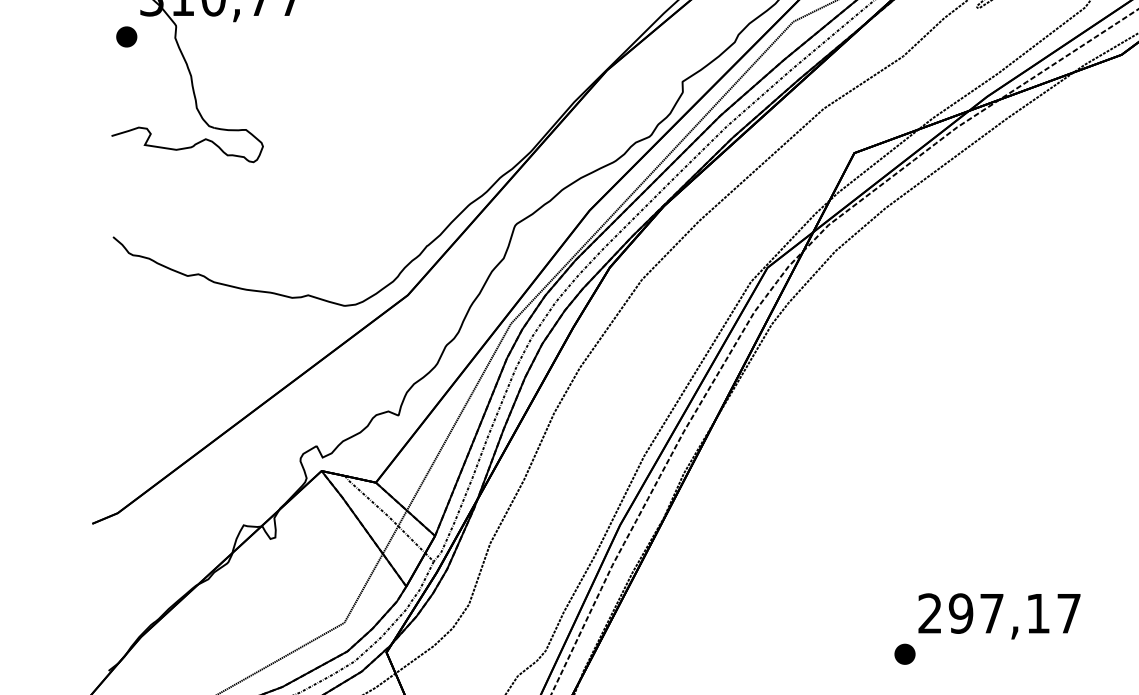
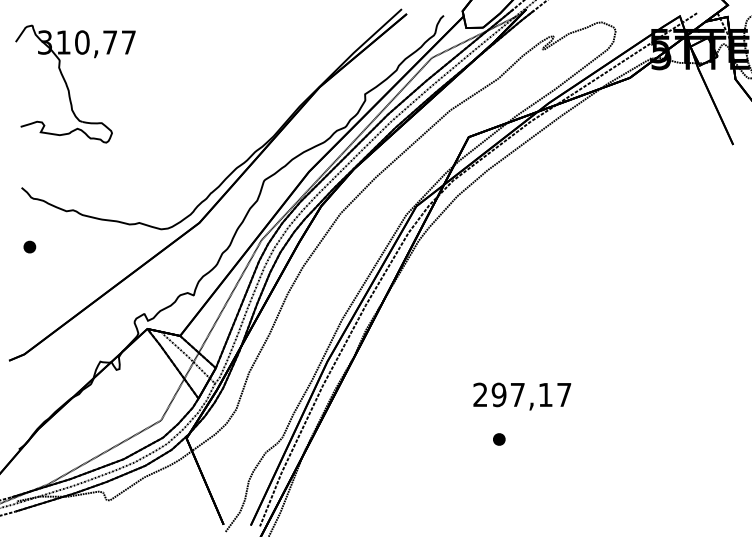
part: (126, 35) -> (29, 246), moved
text: (999, 616) -> (522, 396), moved

